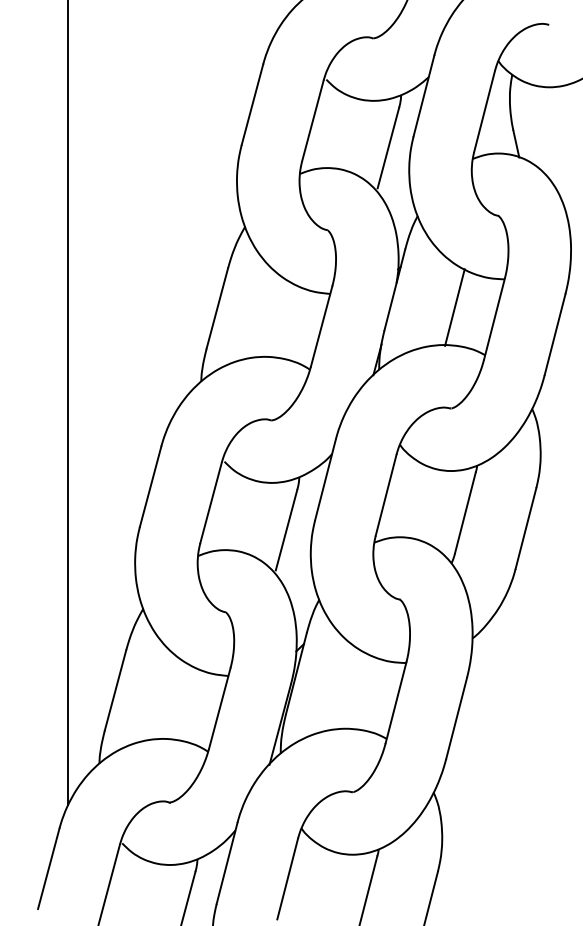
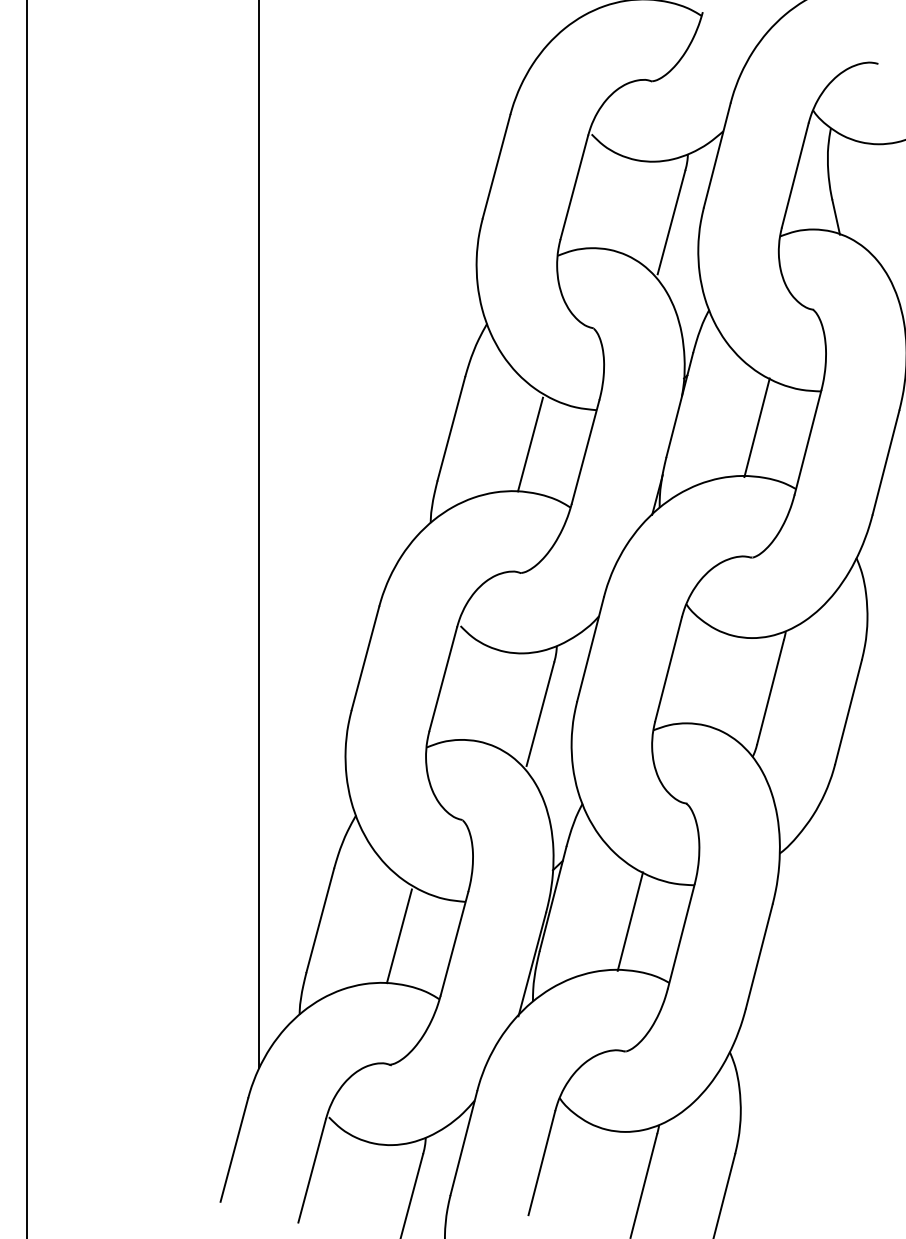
line: (278, 320) -> (530, 444), added
line: (356, 691) -> (630, 921), added
line: (176, 702) -> (398, 936), added

